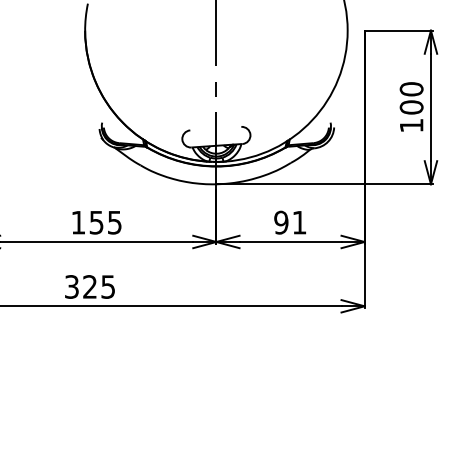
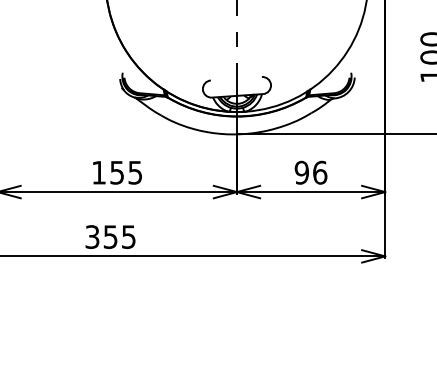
text: (299, 222) -> (320, 172), 91 -> 96
text: (89, 286) -> (110, 236), 325 -> 355

